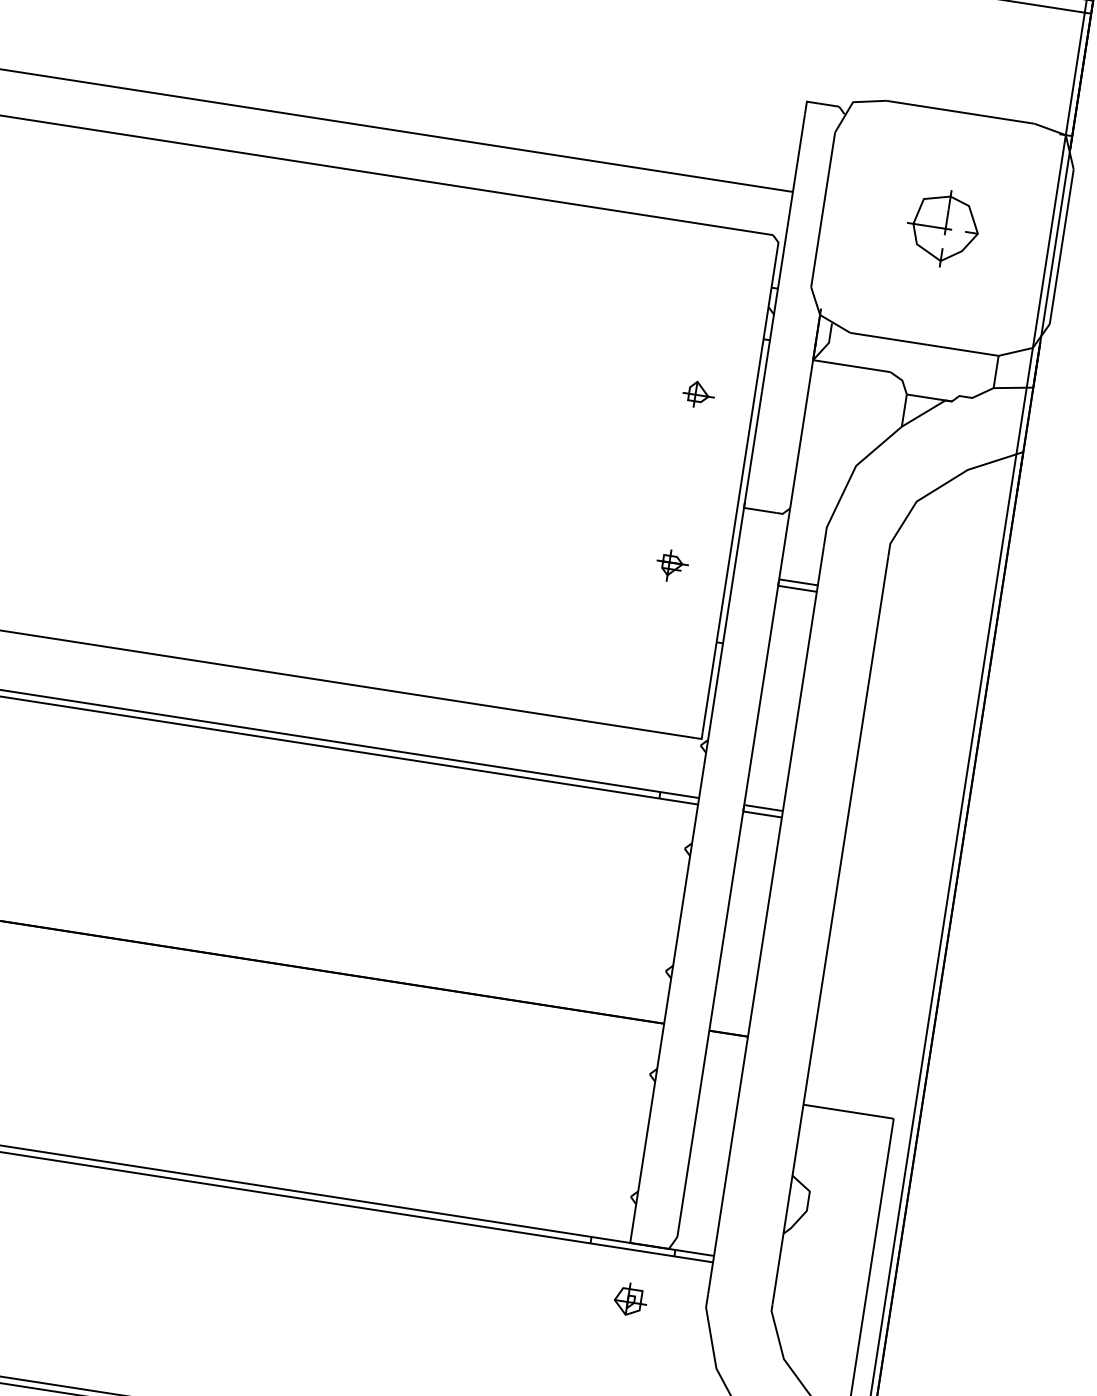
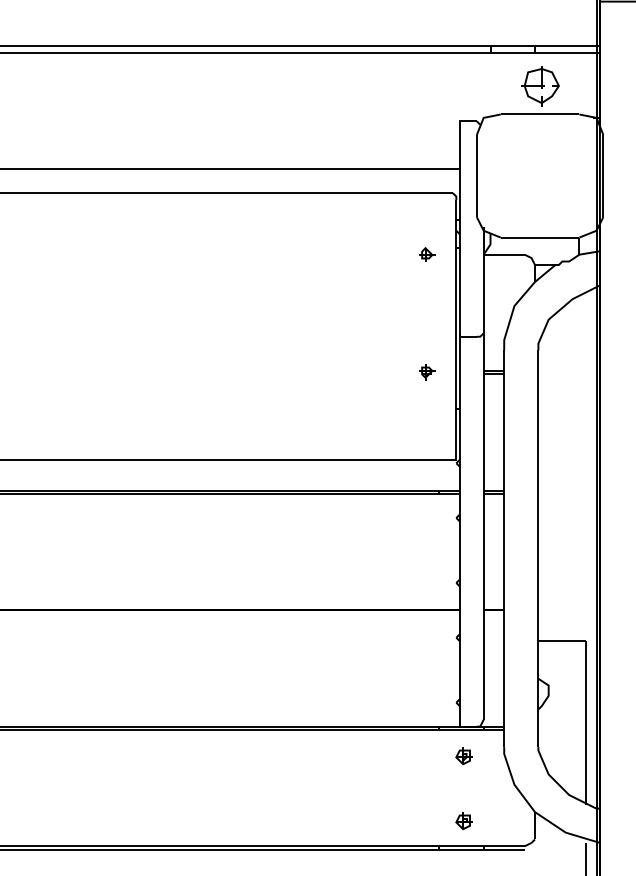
part: (943, 229) -> (540, 86), moved
part: (699, 394) -> (427, 254), moved

